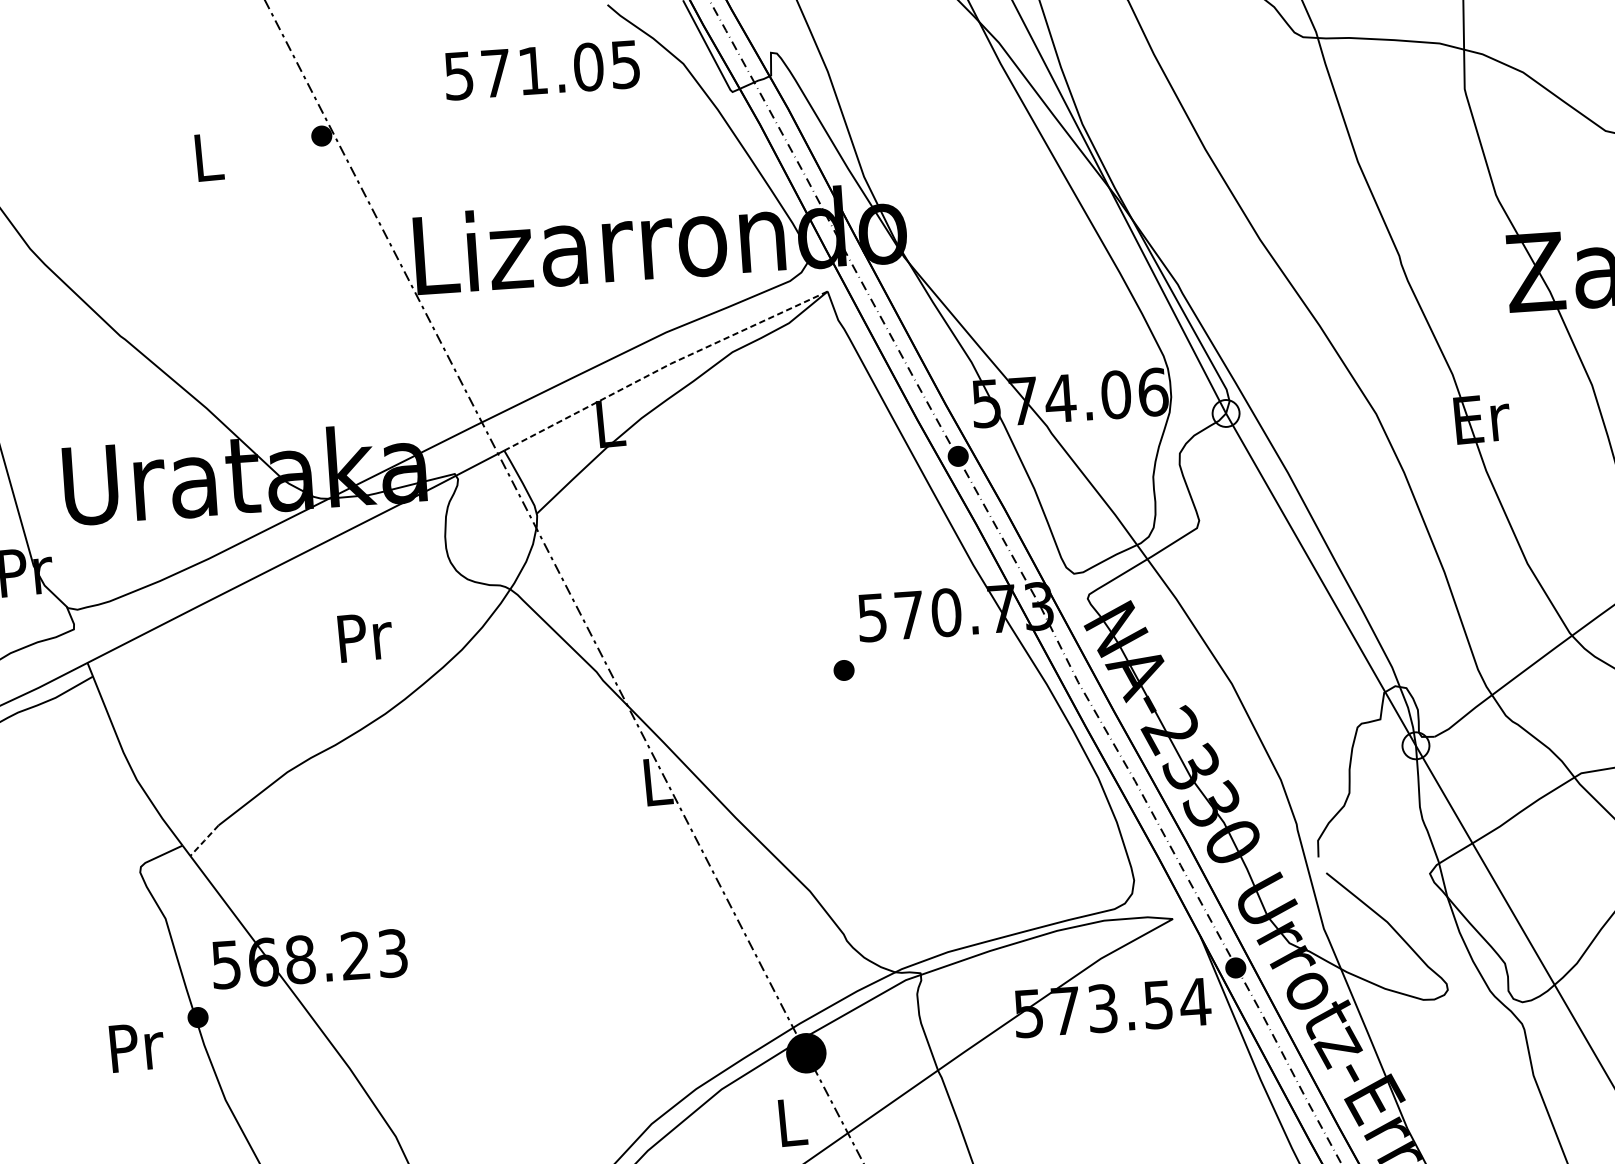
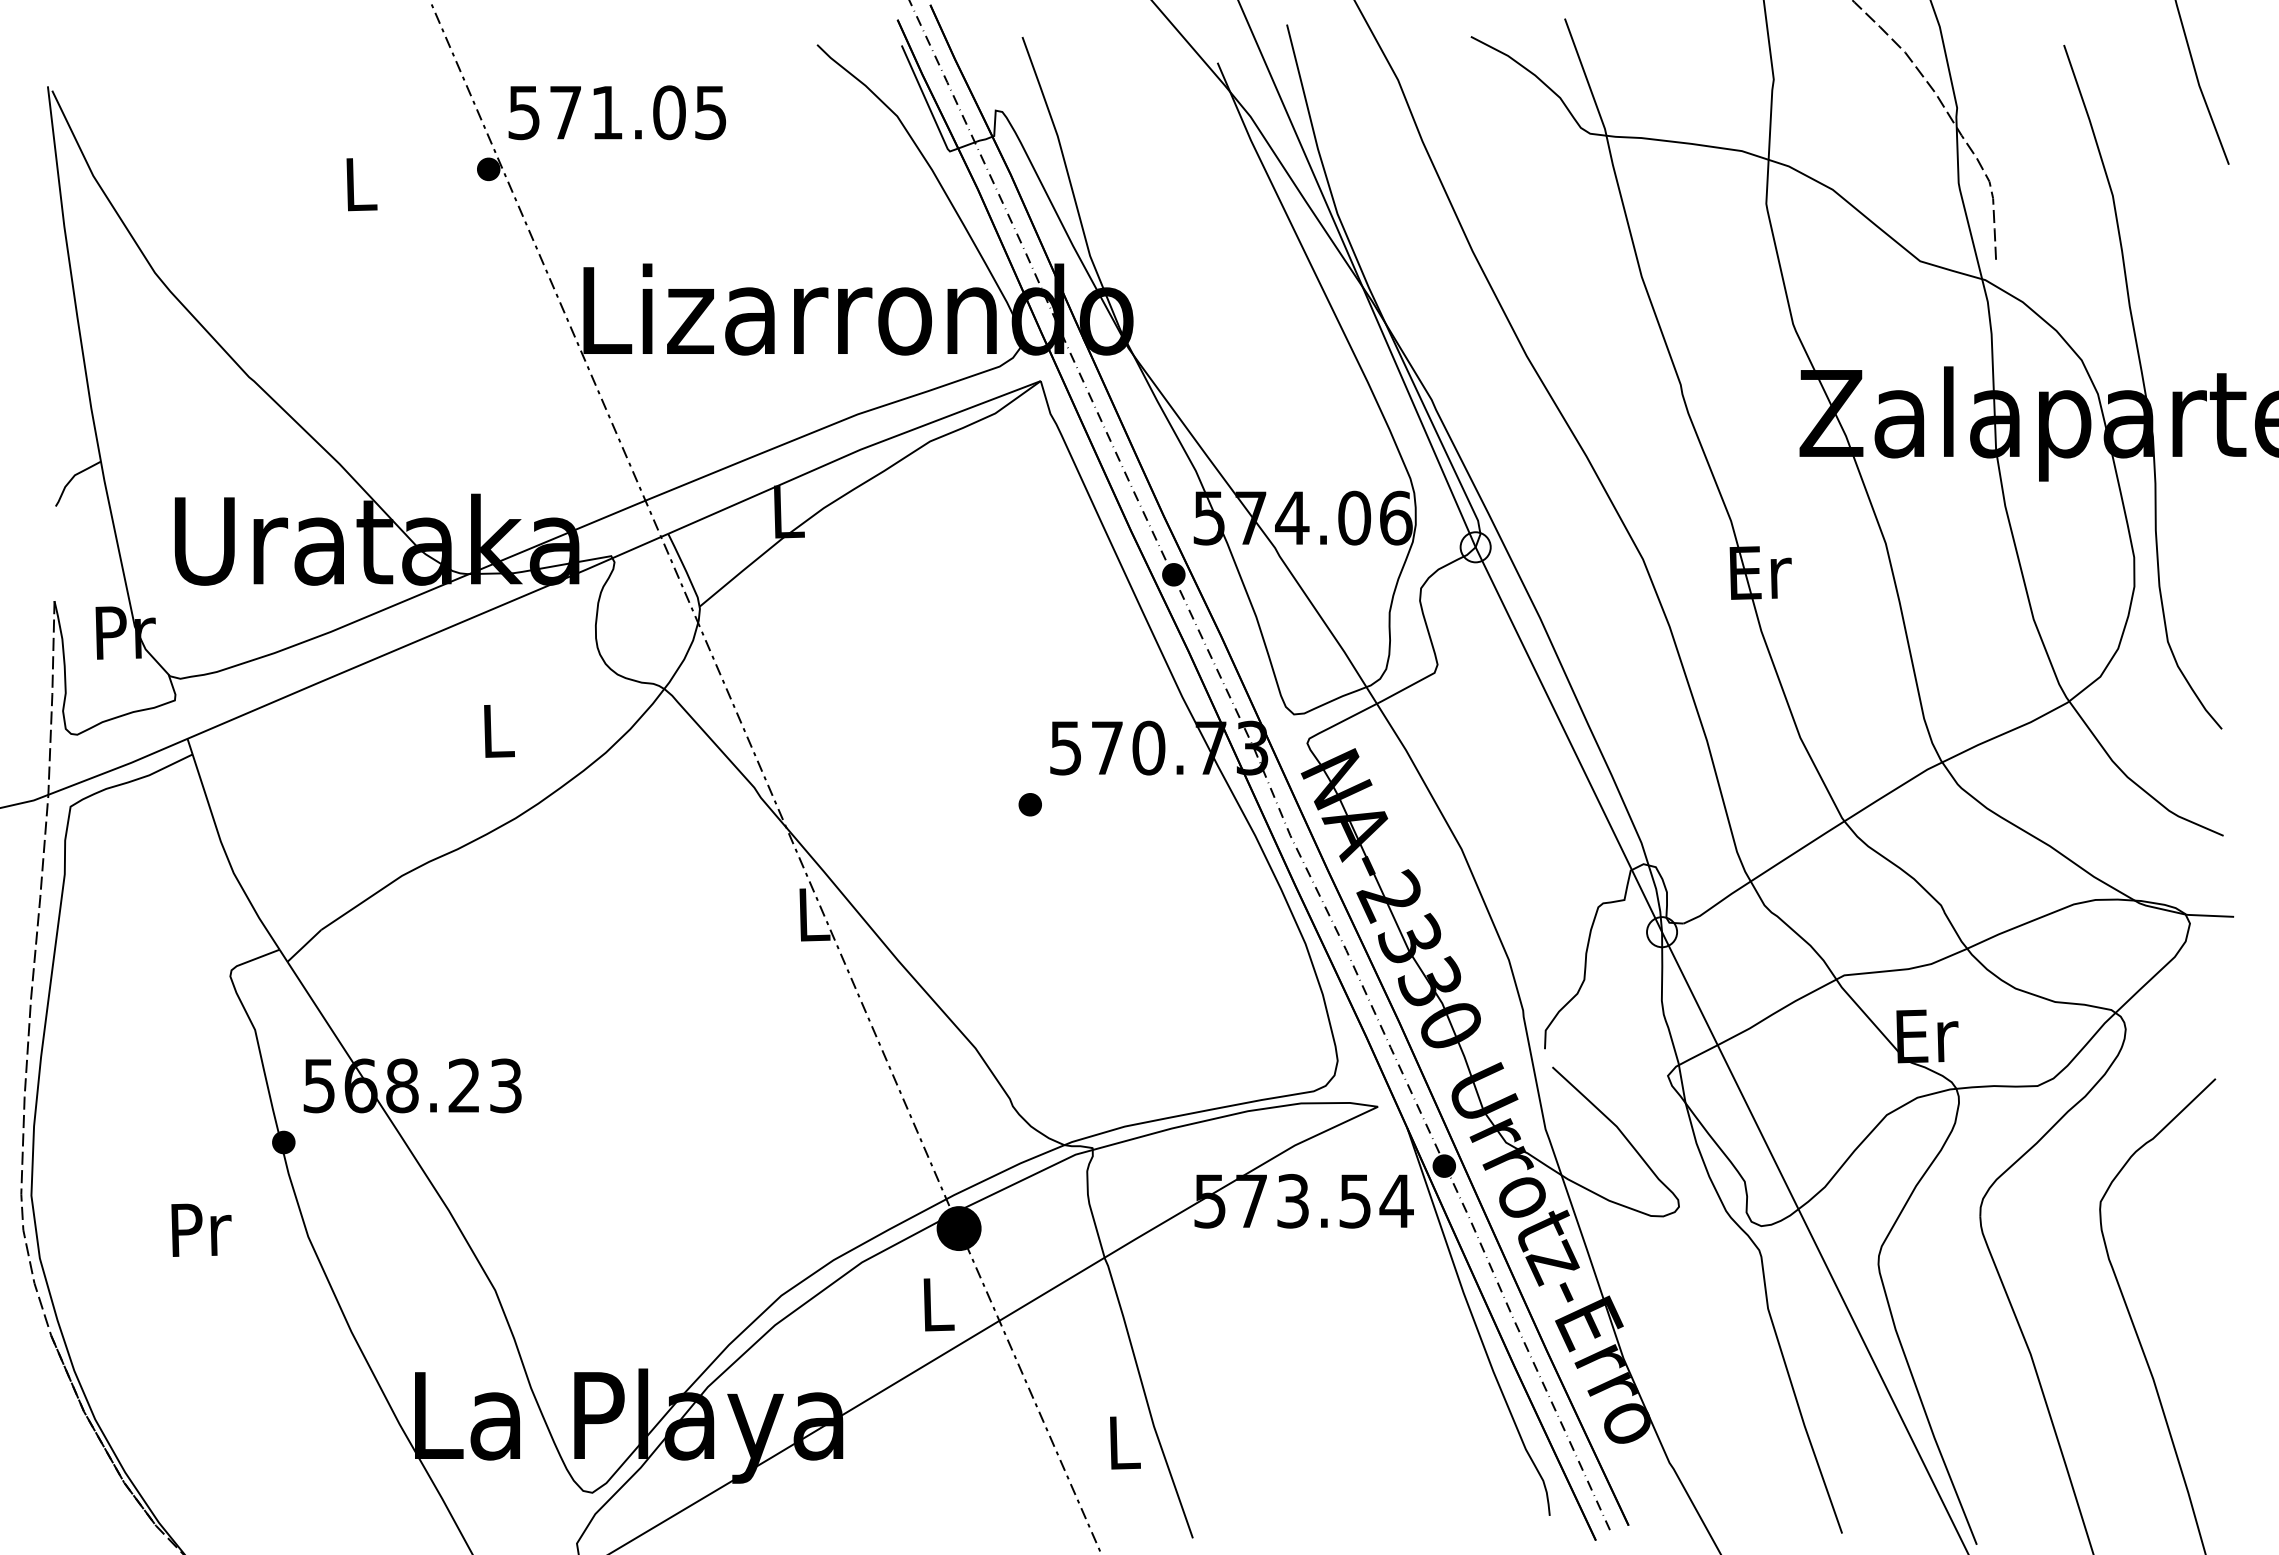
text: (541, 70) -> (616, 112), moved
line: (664, 366) -> (853, 452), dashed -> solid
text: (365, 637) -> (499, 731), Pr -> L
line: (204, 840) -> (304, 945), dashed -> solid
text: (136, 1046) -> (201, 1229), moved

